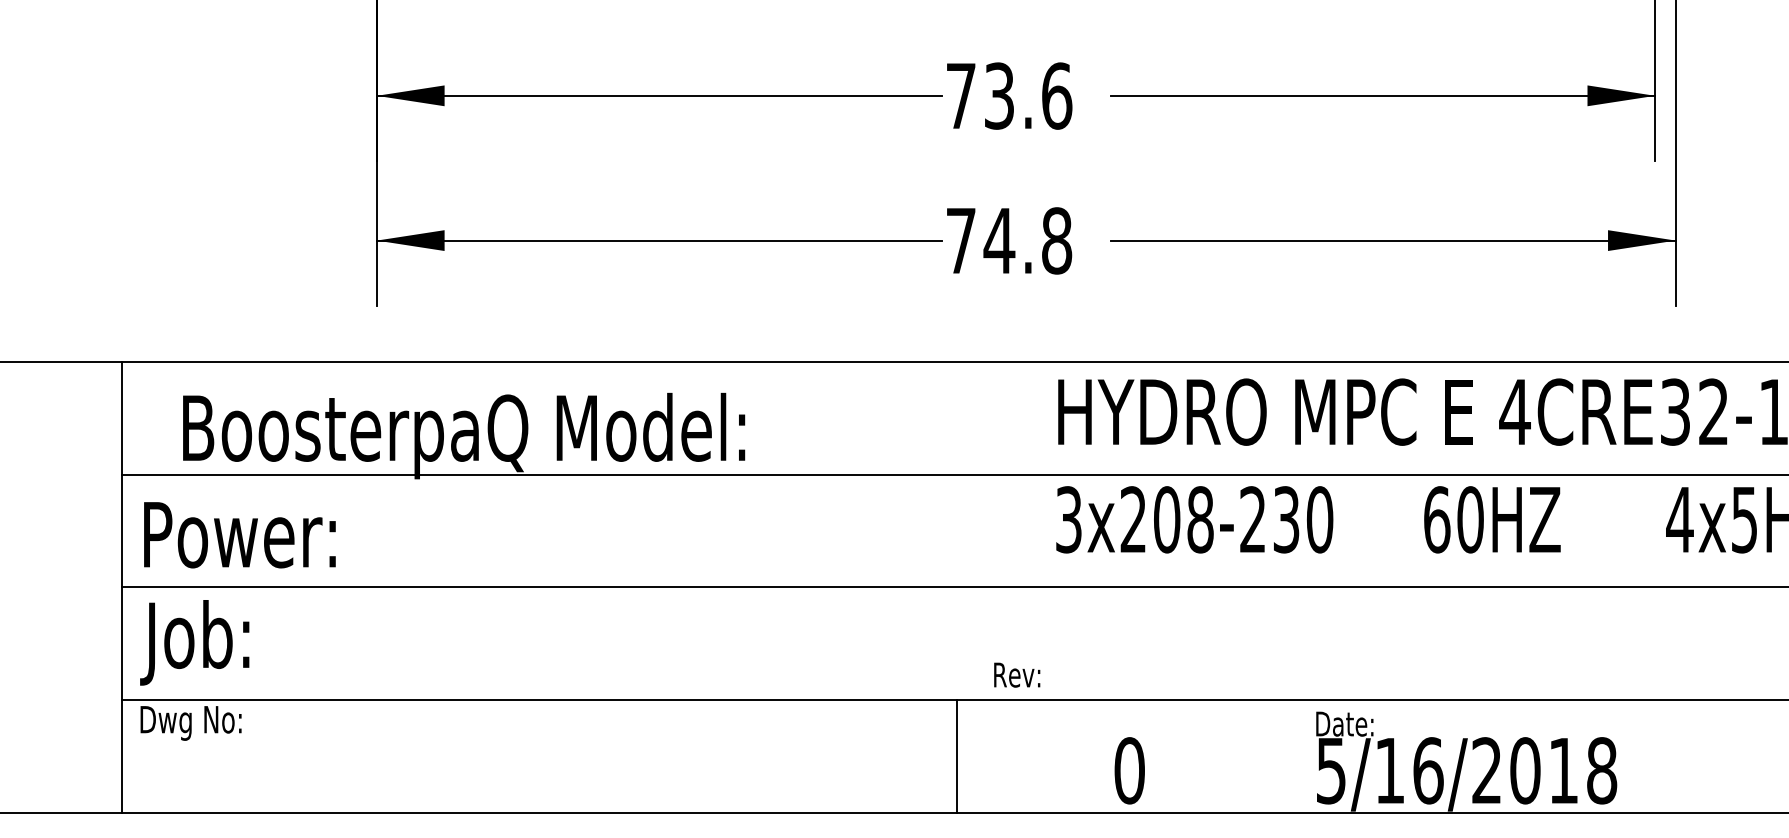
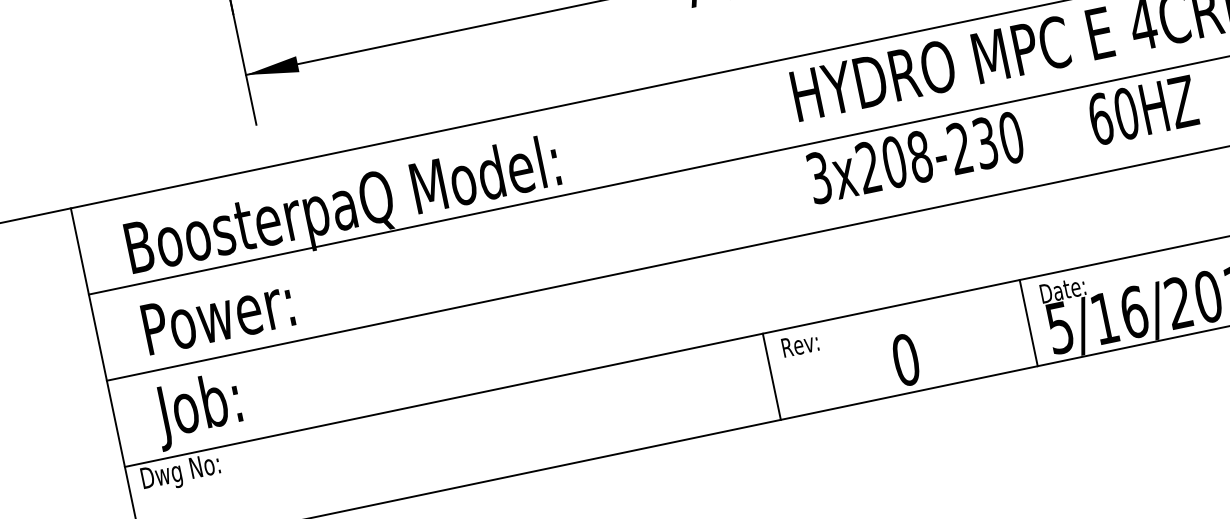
text: (239, 535) -> (217, 316), moved
text: (194, 642) -> (197, 410), moved
text: (1017, 674) -> (800, 344), moved
line: (1293, 756) -> (1028, 322), added

